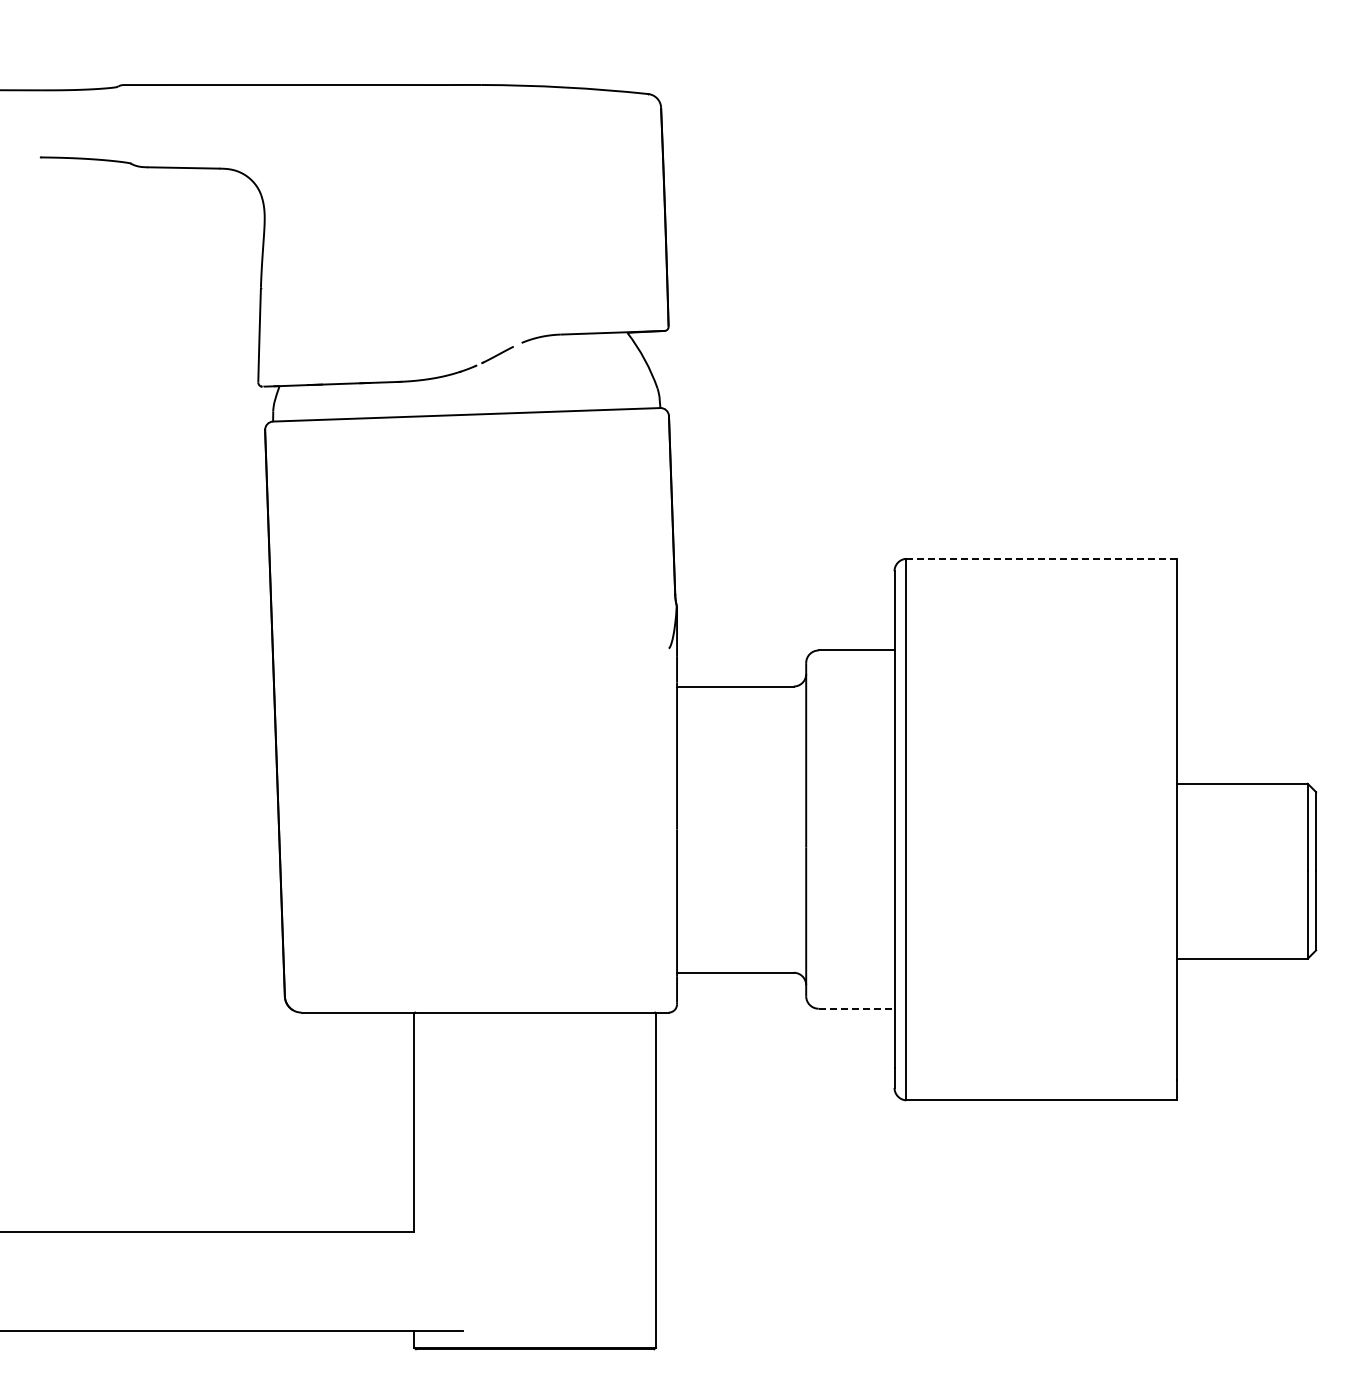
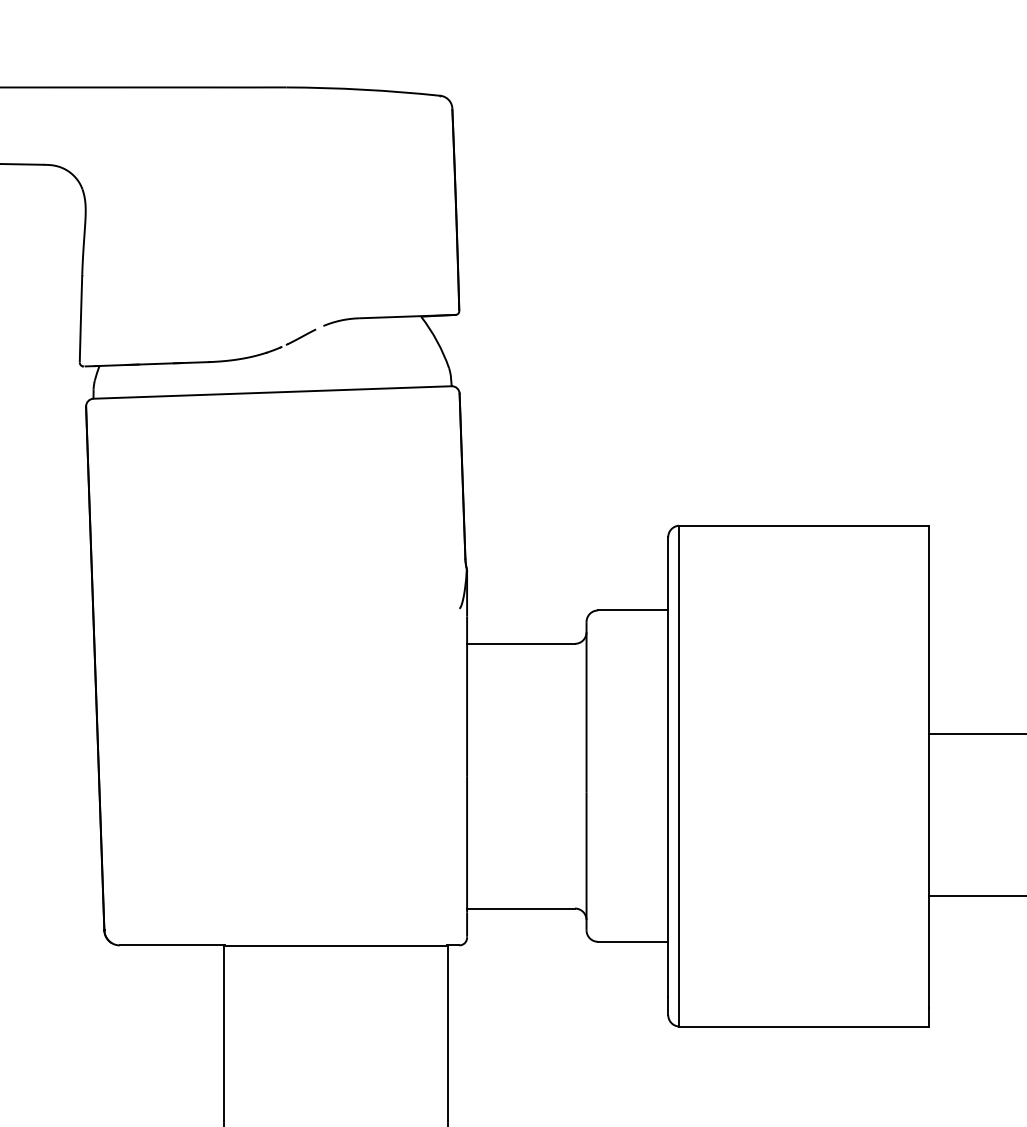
line: (1041, 558) -> (804, 525), dashed -> solid
line: (856, 1008) -> (633, 941), dashed -> solid

